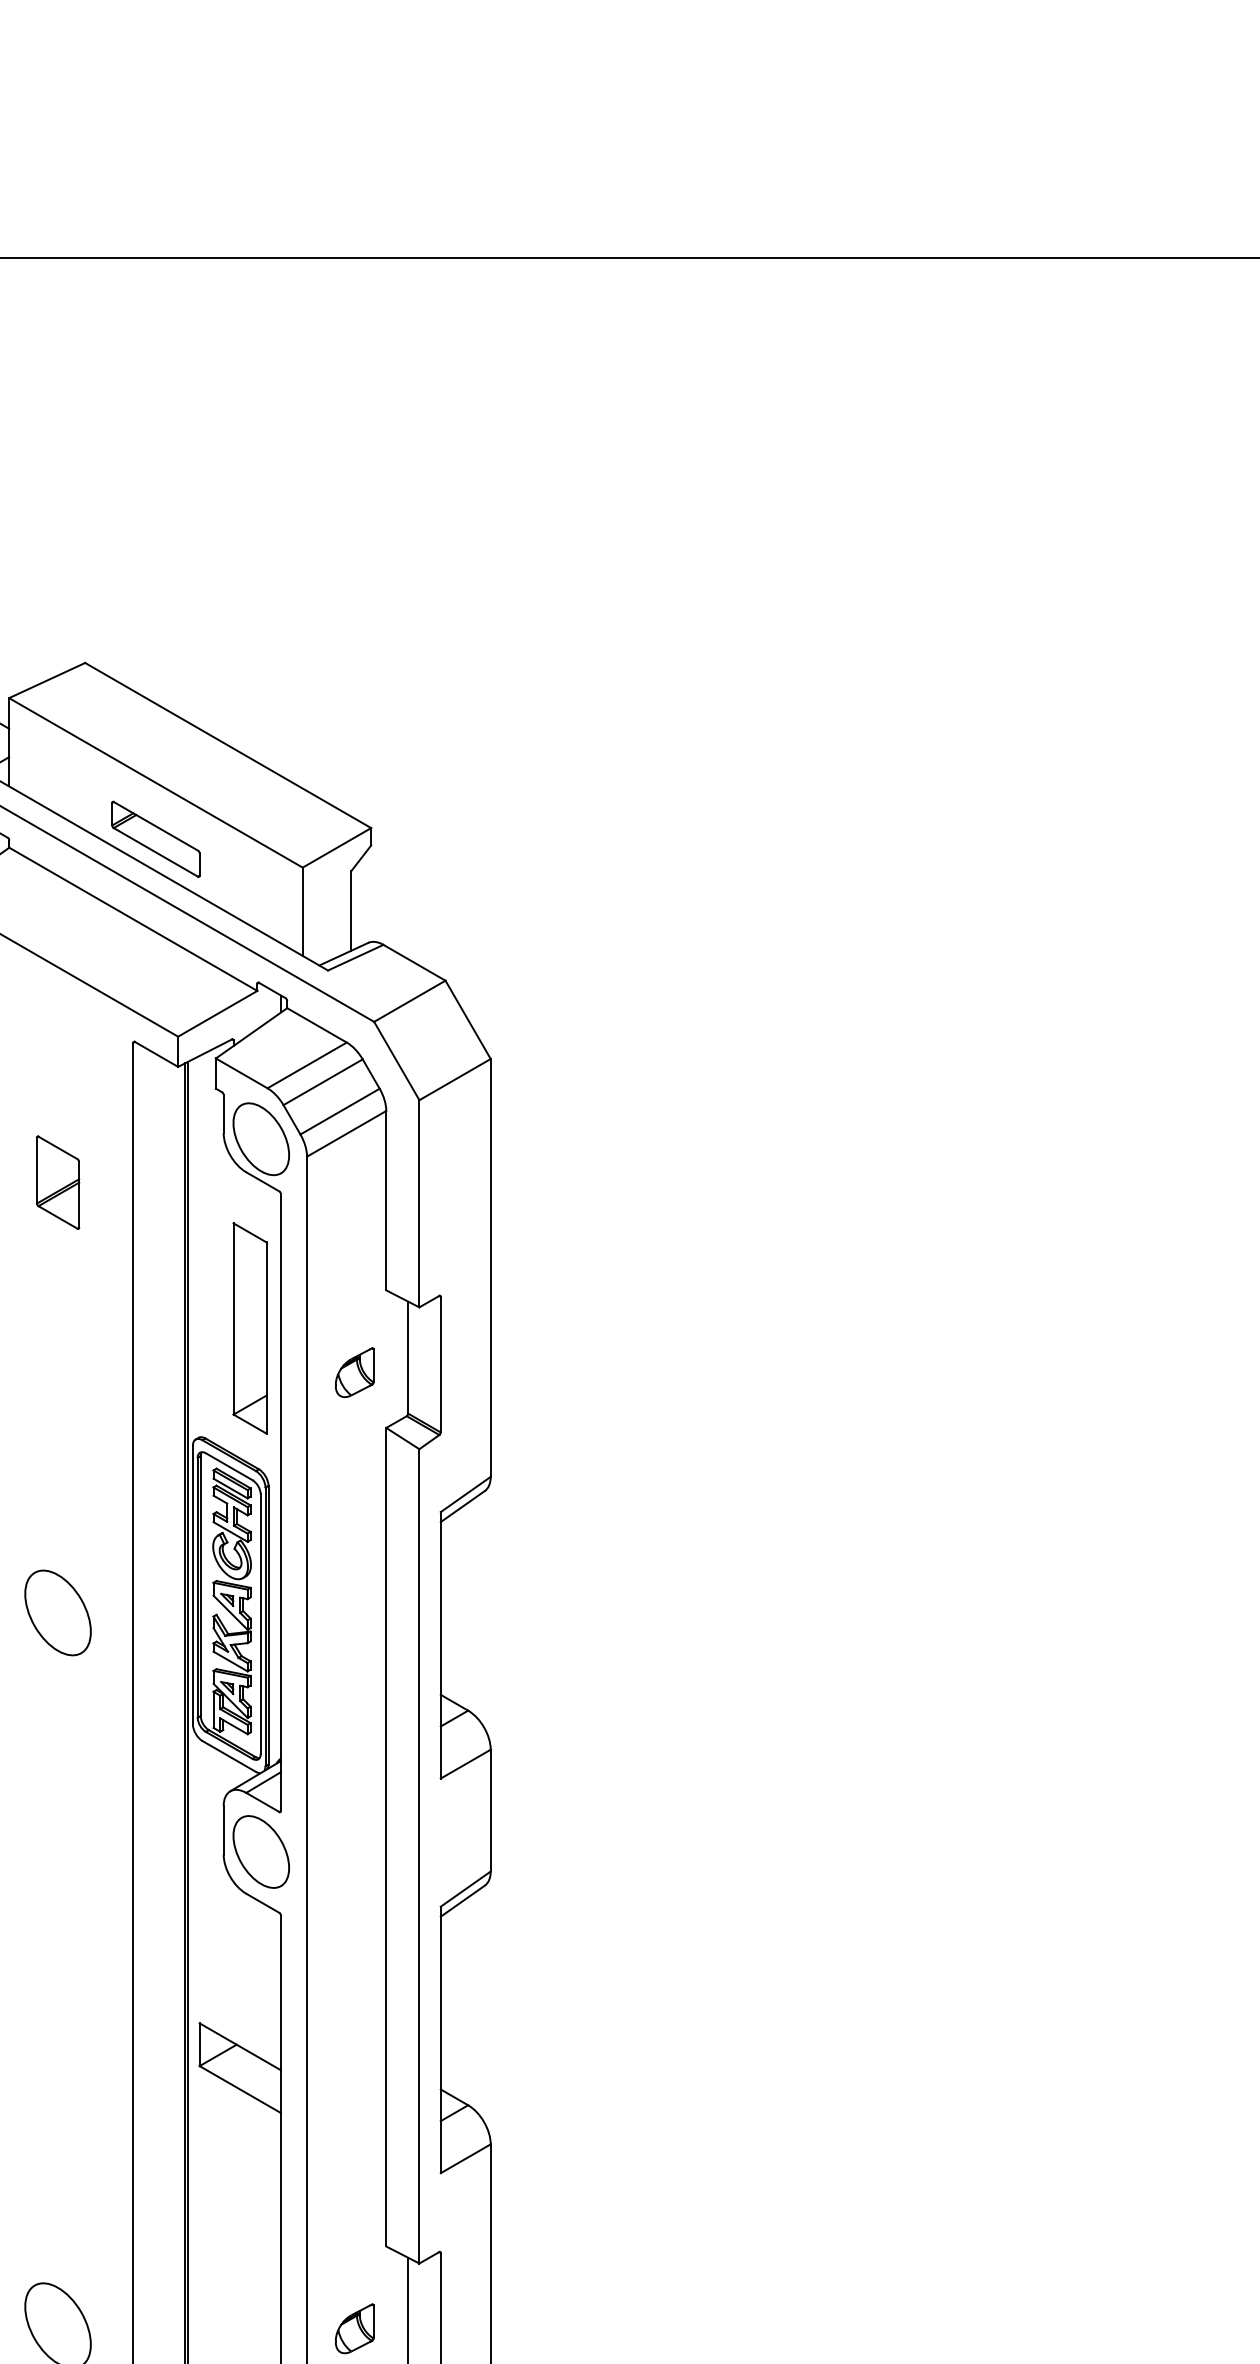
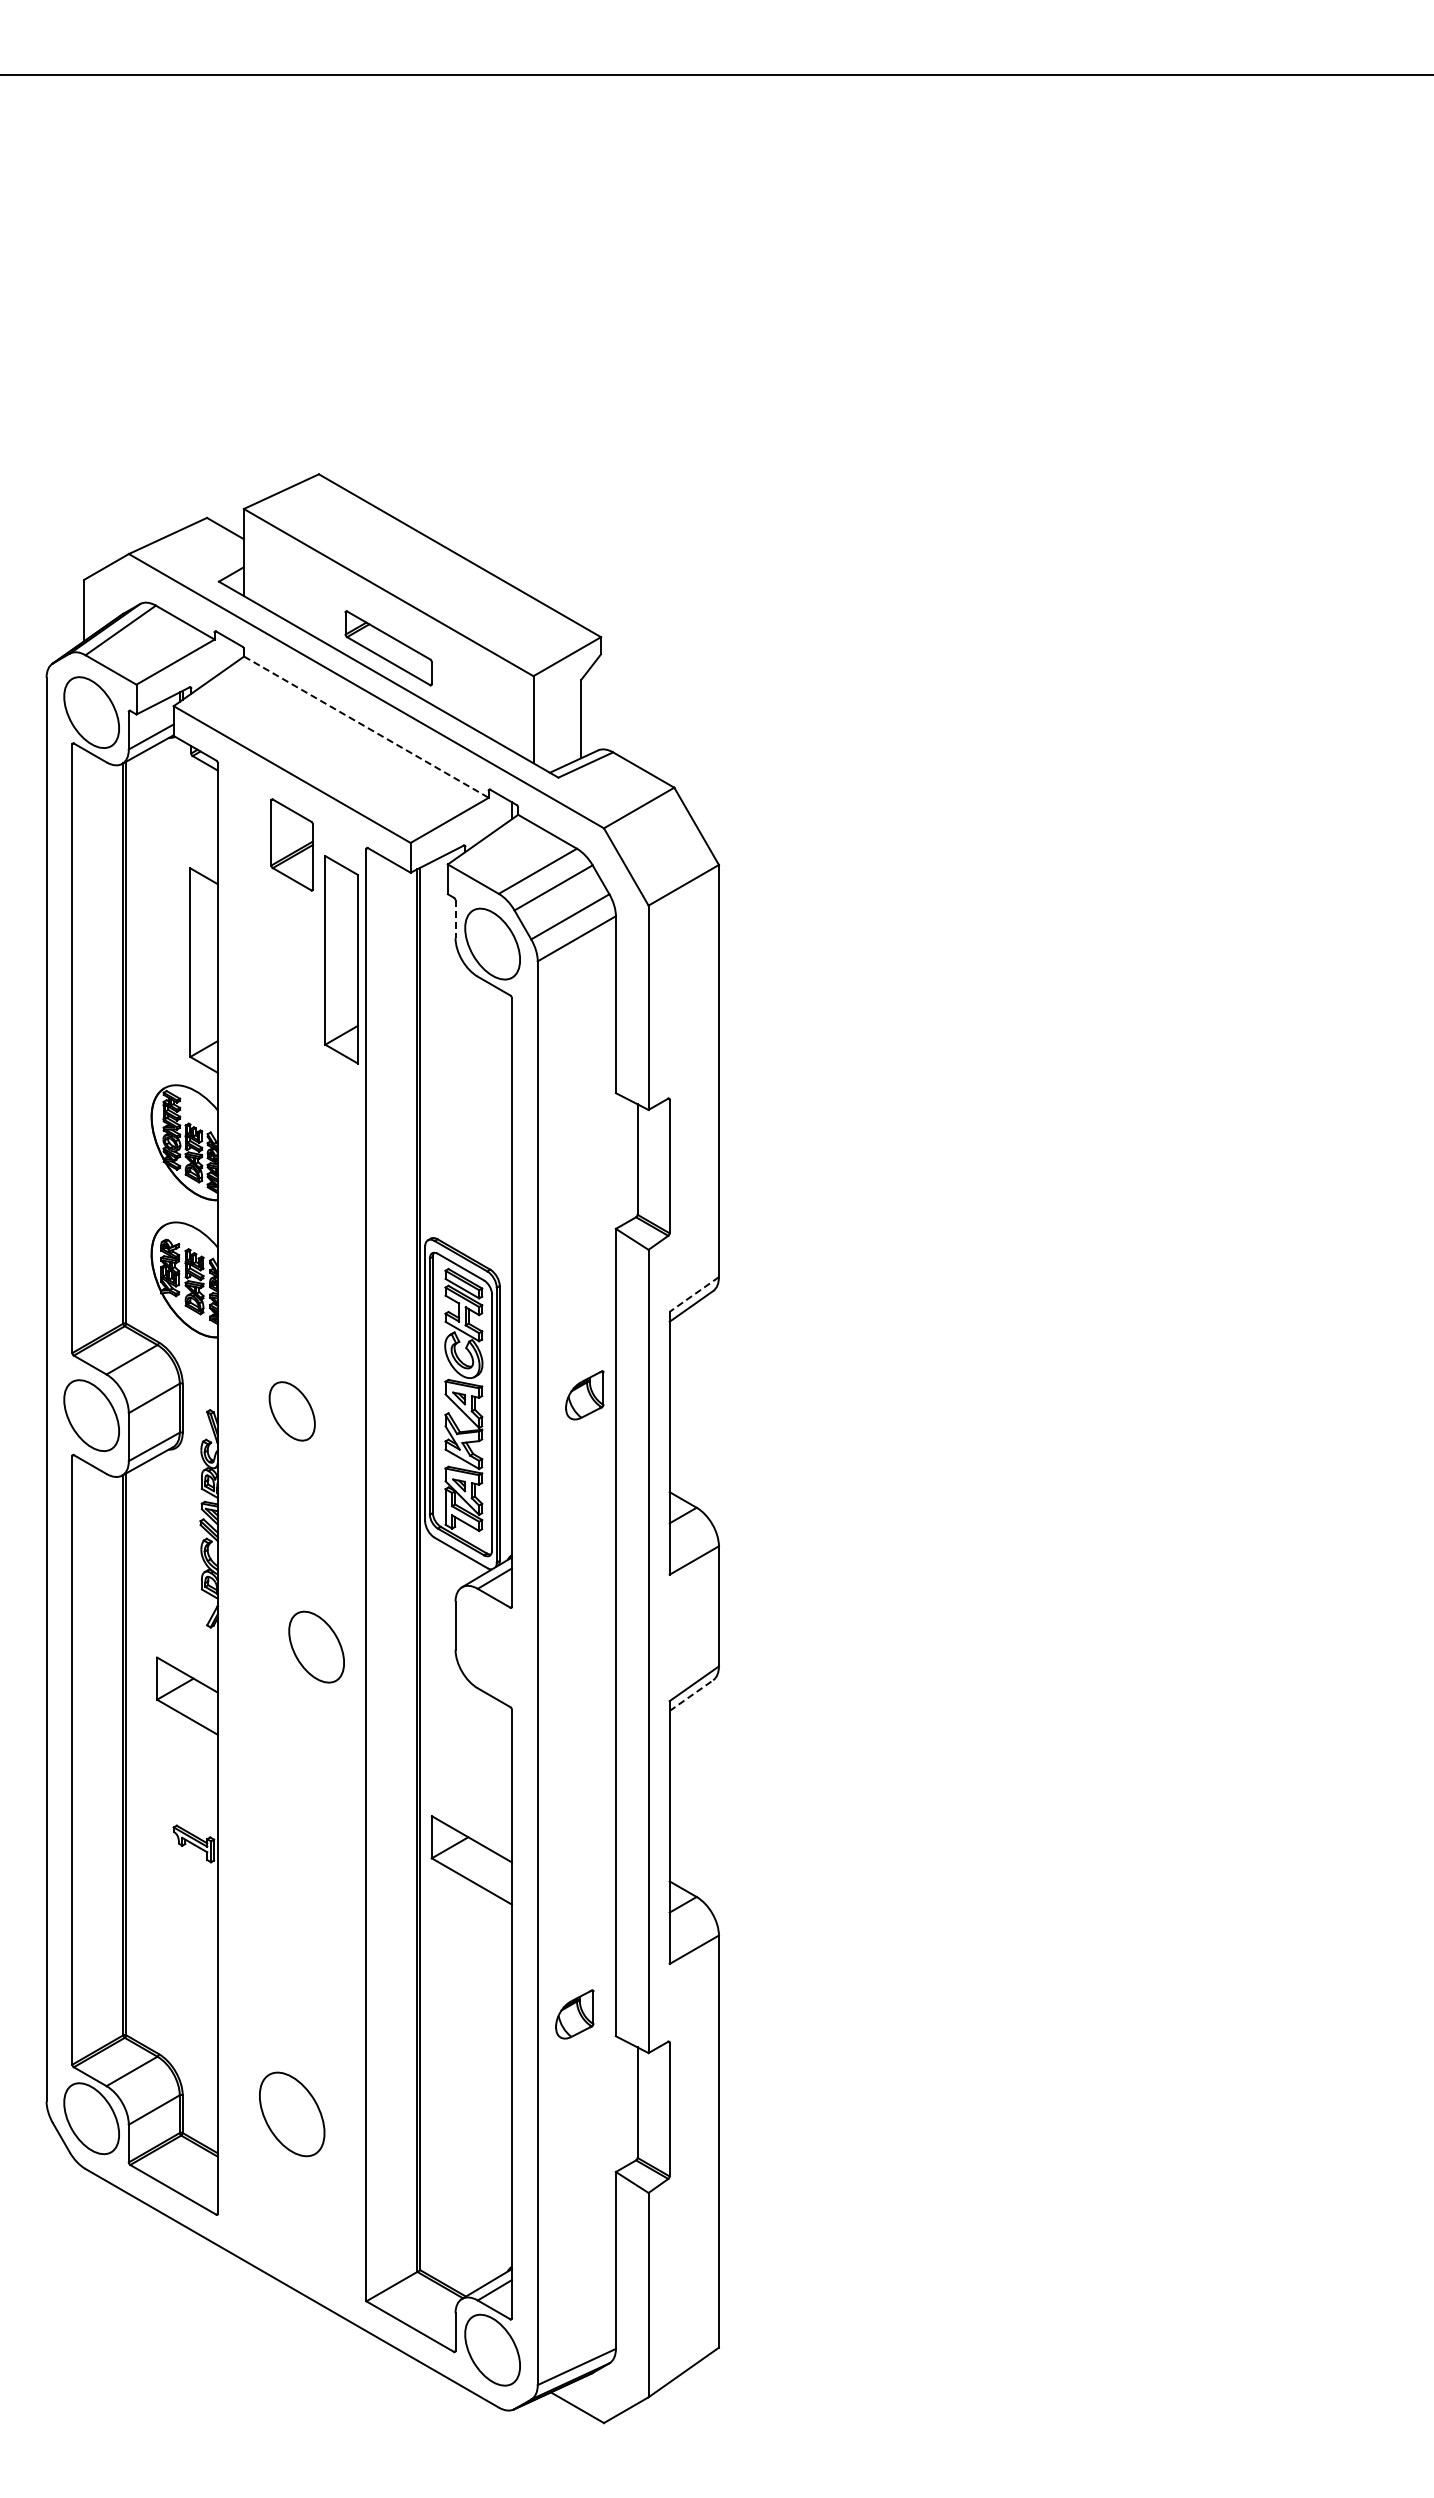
line: (133, 919) -> (366, 727), solid -> dashed
line: (223, 1114) -> (455, 919), solid -> dashed
part: (57, 1182) -> (291, 844), moved
part: (250, 1328) -> (341, 959), moved
part: (354, 1372) -> (584, 1395), moved
line: (464, 1494) -> (693, 1294), solid -> dashed
part: (58, 1613) -> (292, 1411), size x0.7
part: (261, 1851) -> (316, 1646), moved
line: (462, 1901) -> (691, 1695), solid -> dashed
part: (354, 2328) -> (574, 2014), moved

